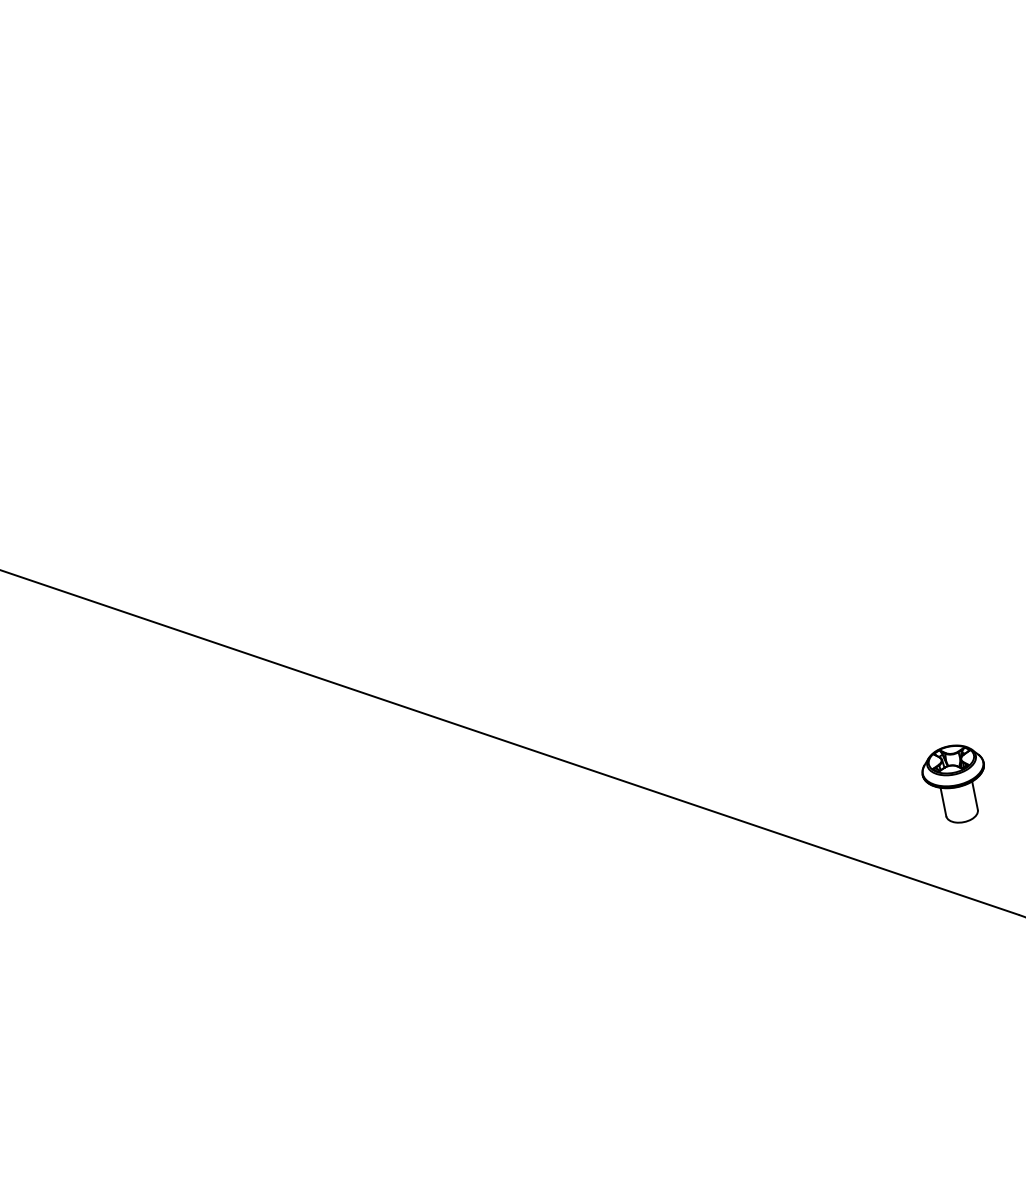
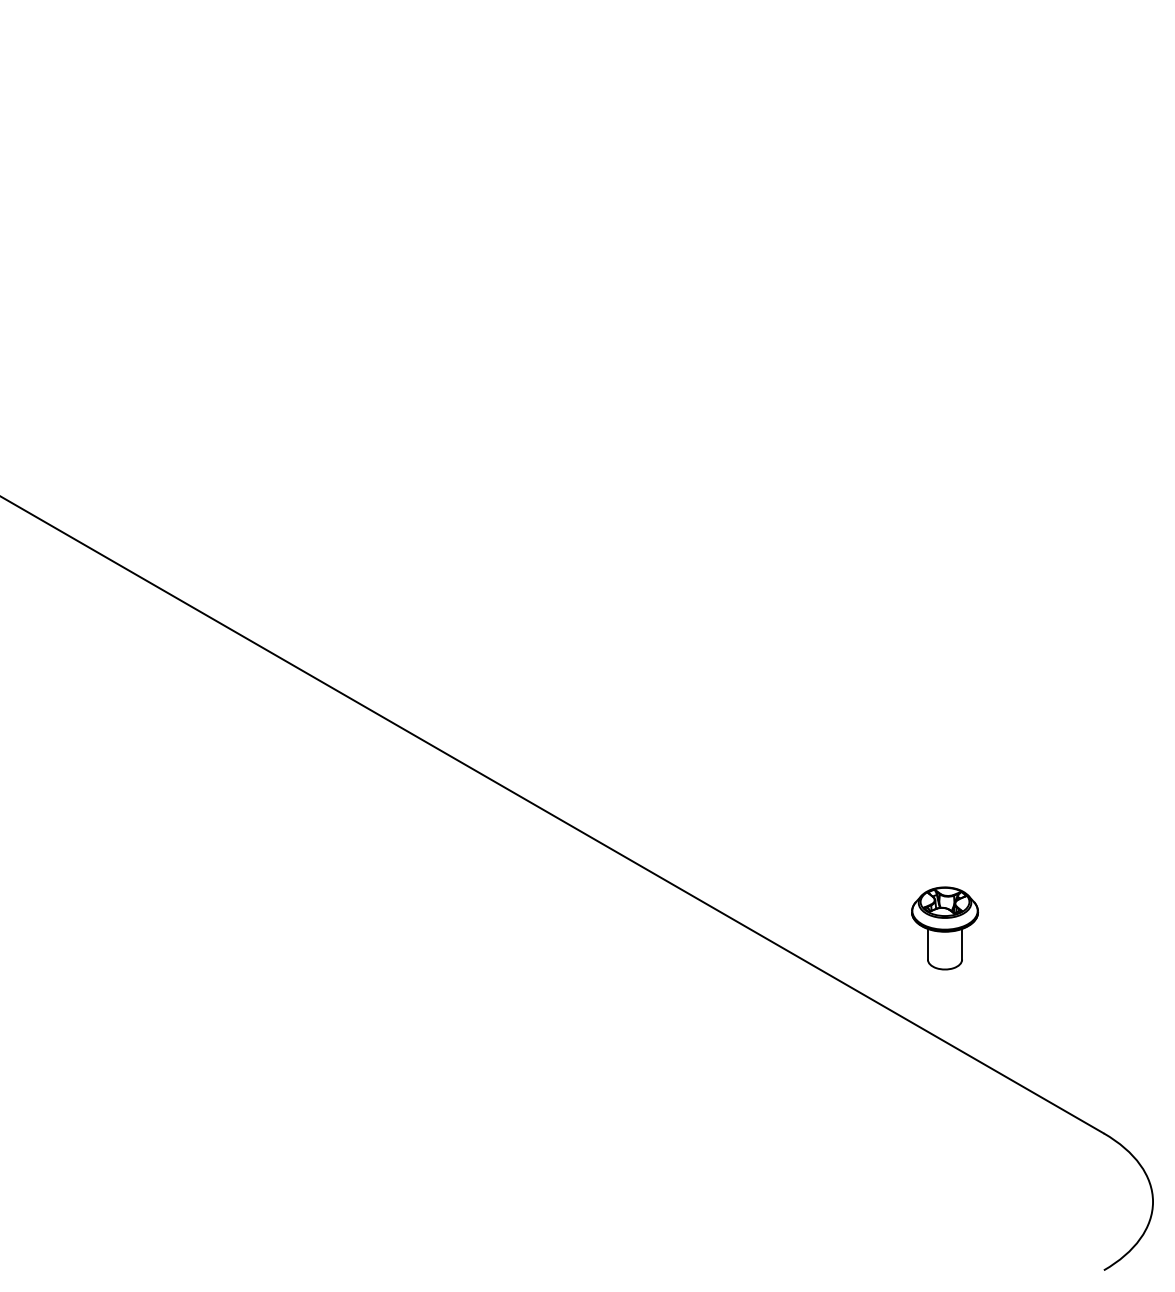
part: (956, 784) -> (945, 928), moved

